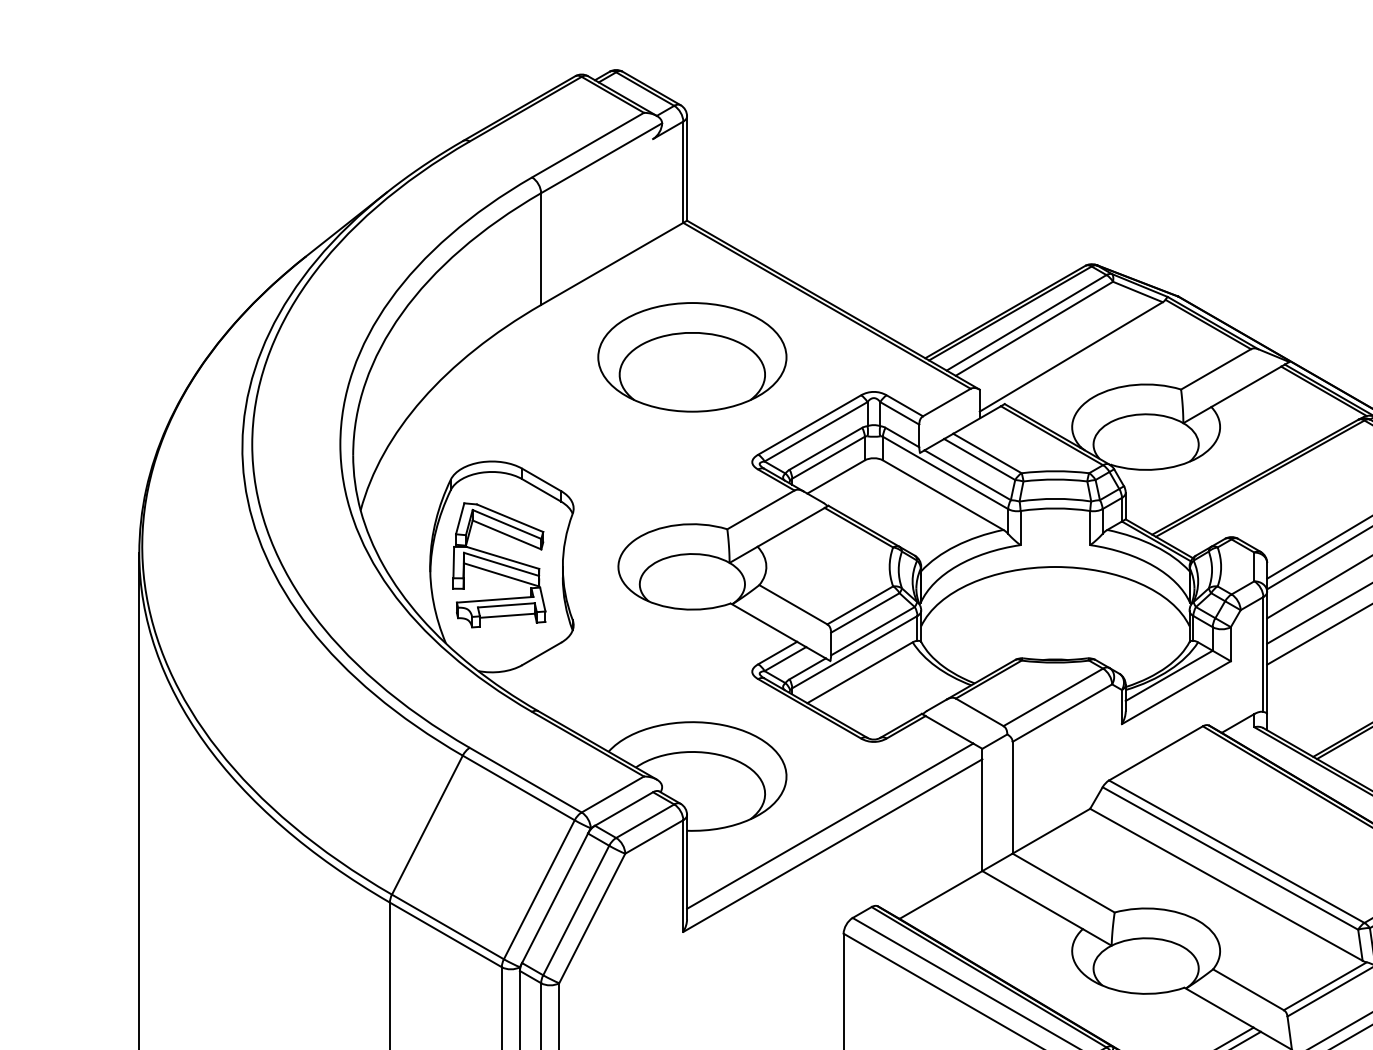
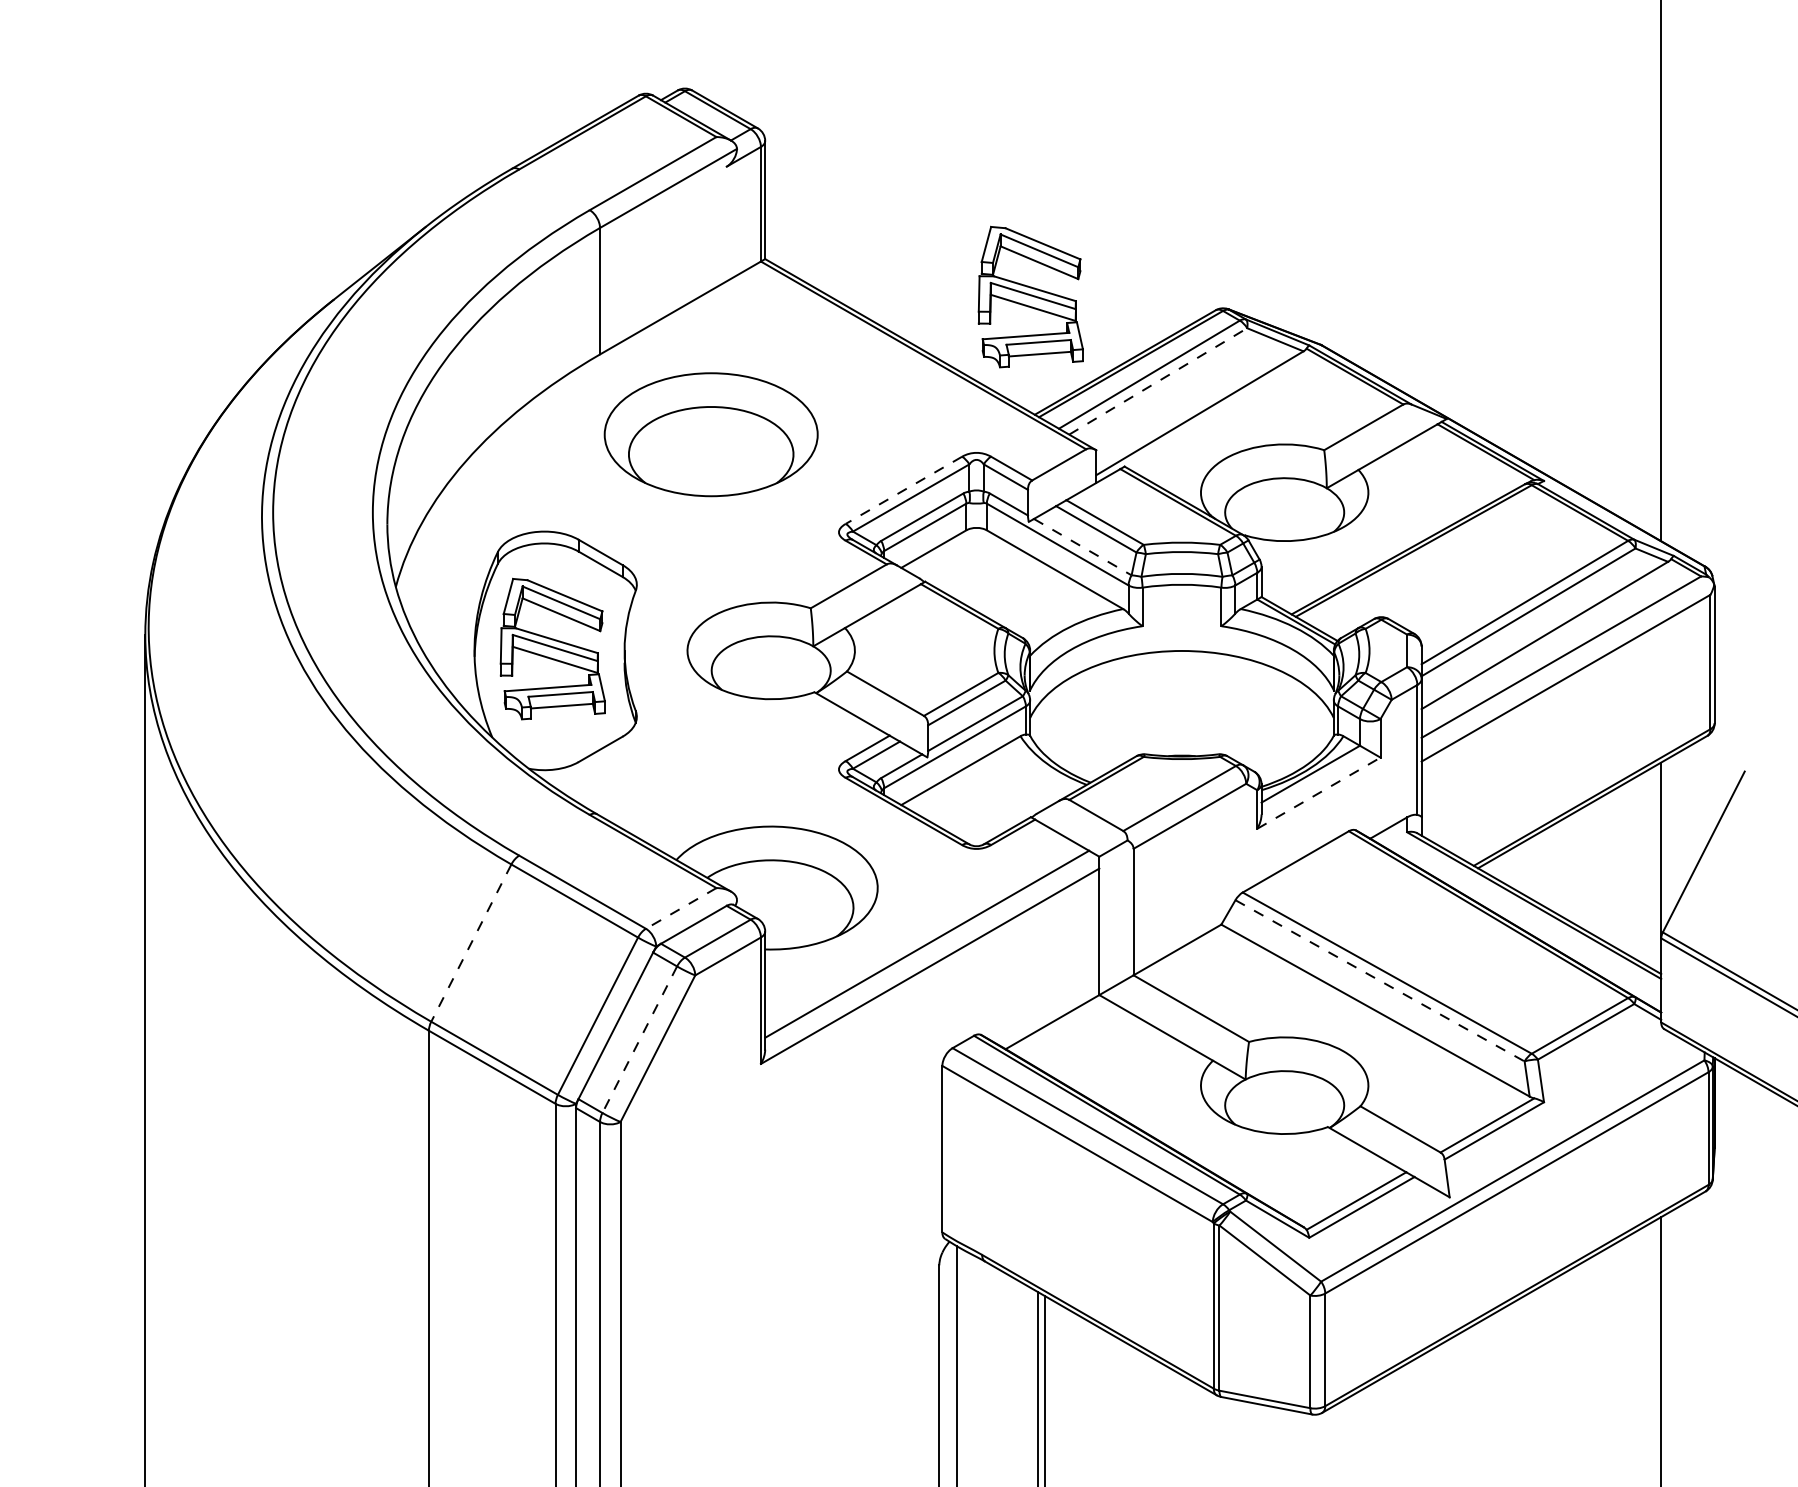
part: (921, 253) -> (1030, 296), added
line: (1034, 328) -> (1158, 381), solid -> dashed
part: (691, 357) -> (710, 434), moved
line: (809, 425) -> (903, 490), solid -> dashed
line: (968, 475) -> (1083, 547), solid -> dashed
line: (1176, 692) -> (1319, 792), solid -> dashed
line: (613, 794) -> (681, 908), solid -> dashed
line: (427, 825) -> (471, 943), solid -> dashed
line: (1230, 858) -> (1380, 980), solid -> dashed
line: (576, 911) -> (639, 1040), solid -> dashed

